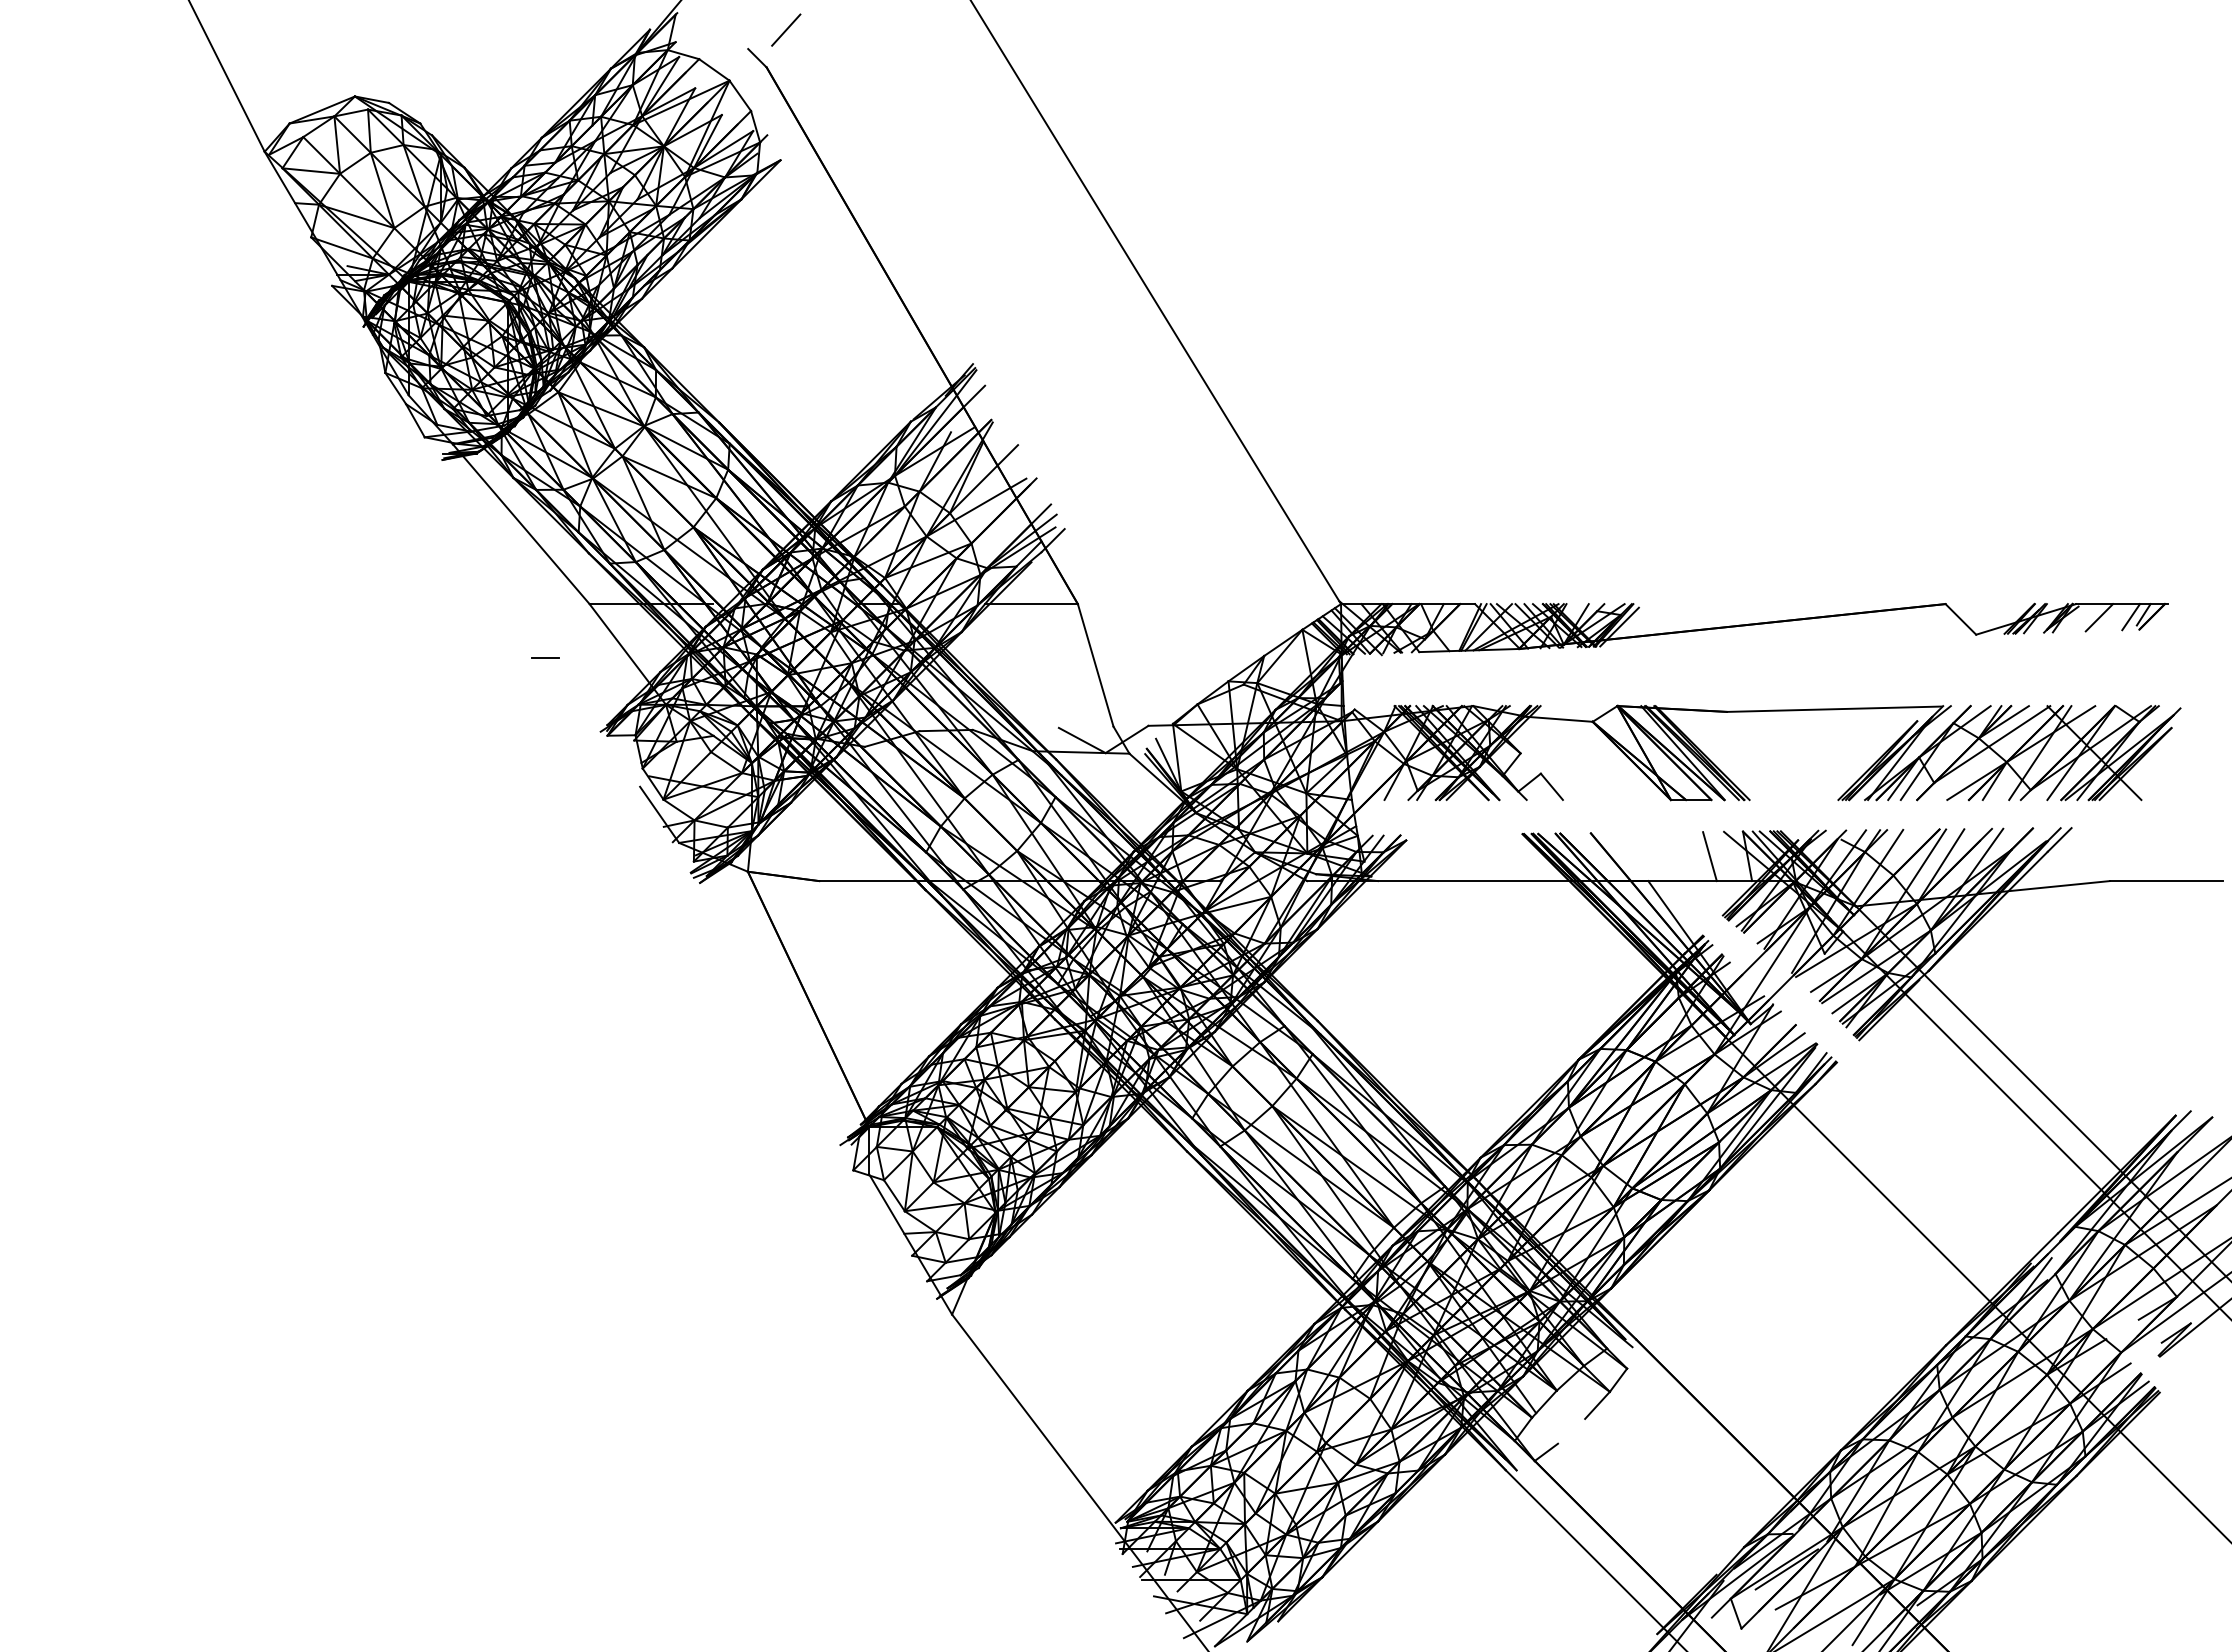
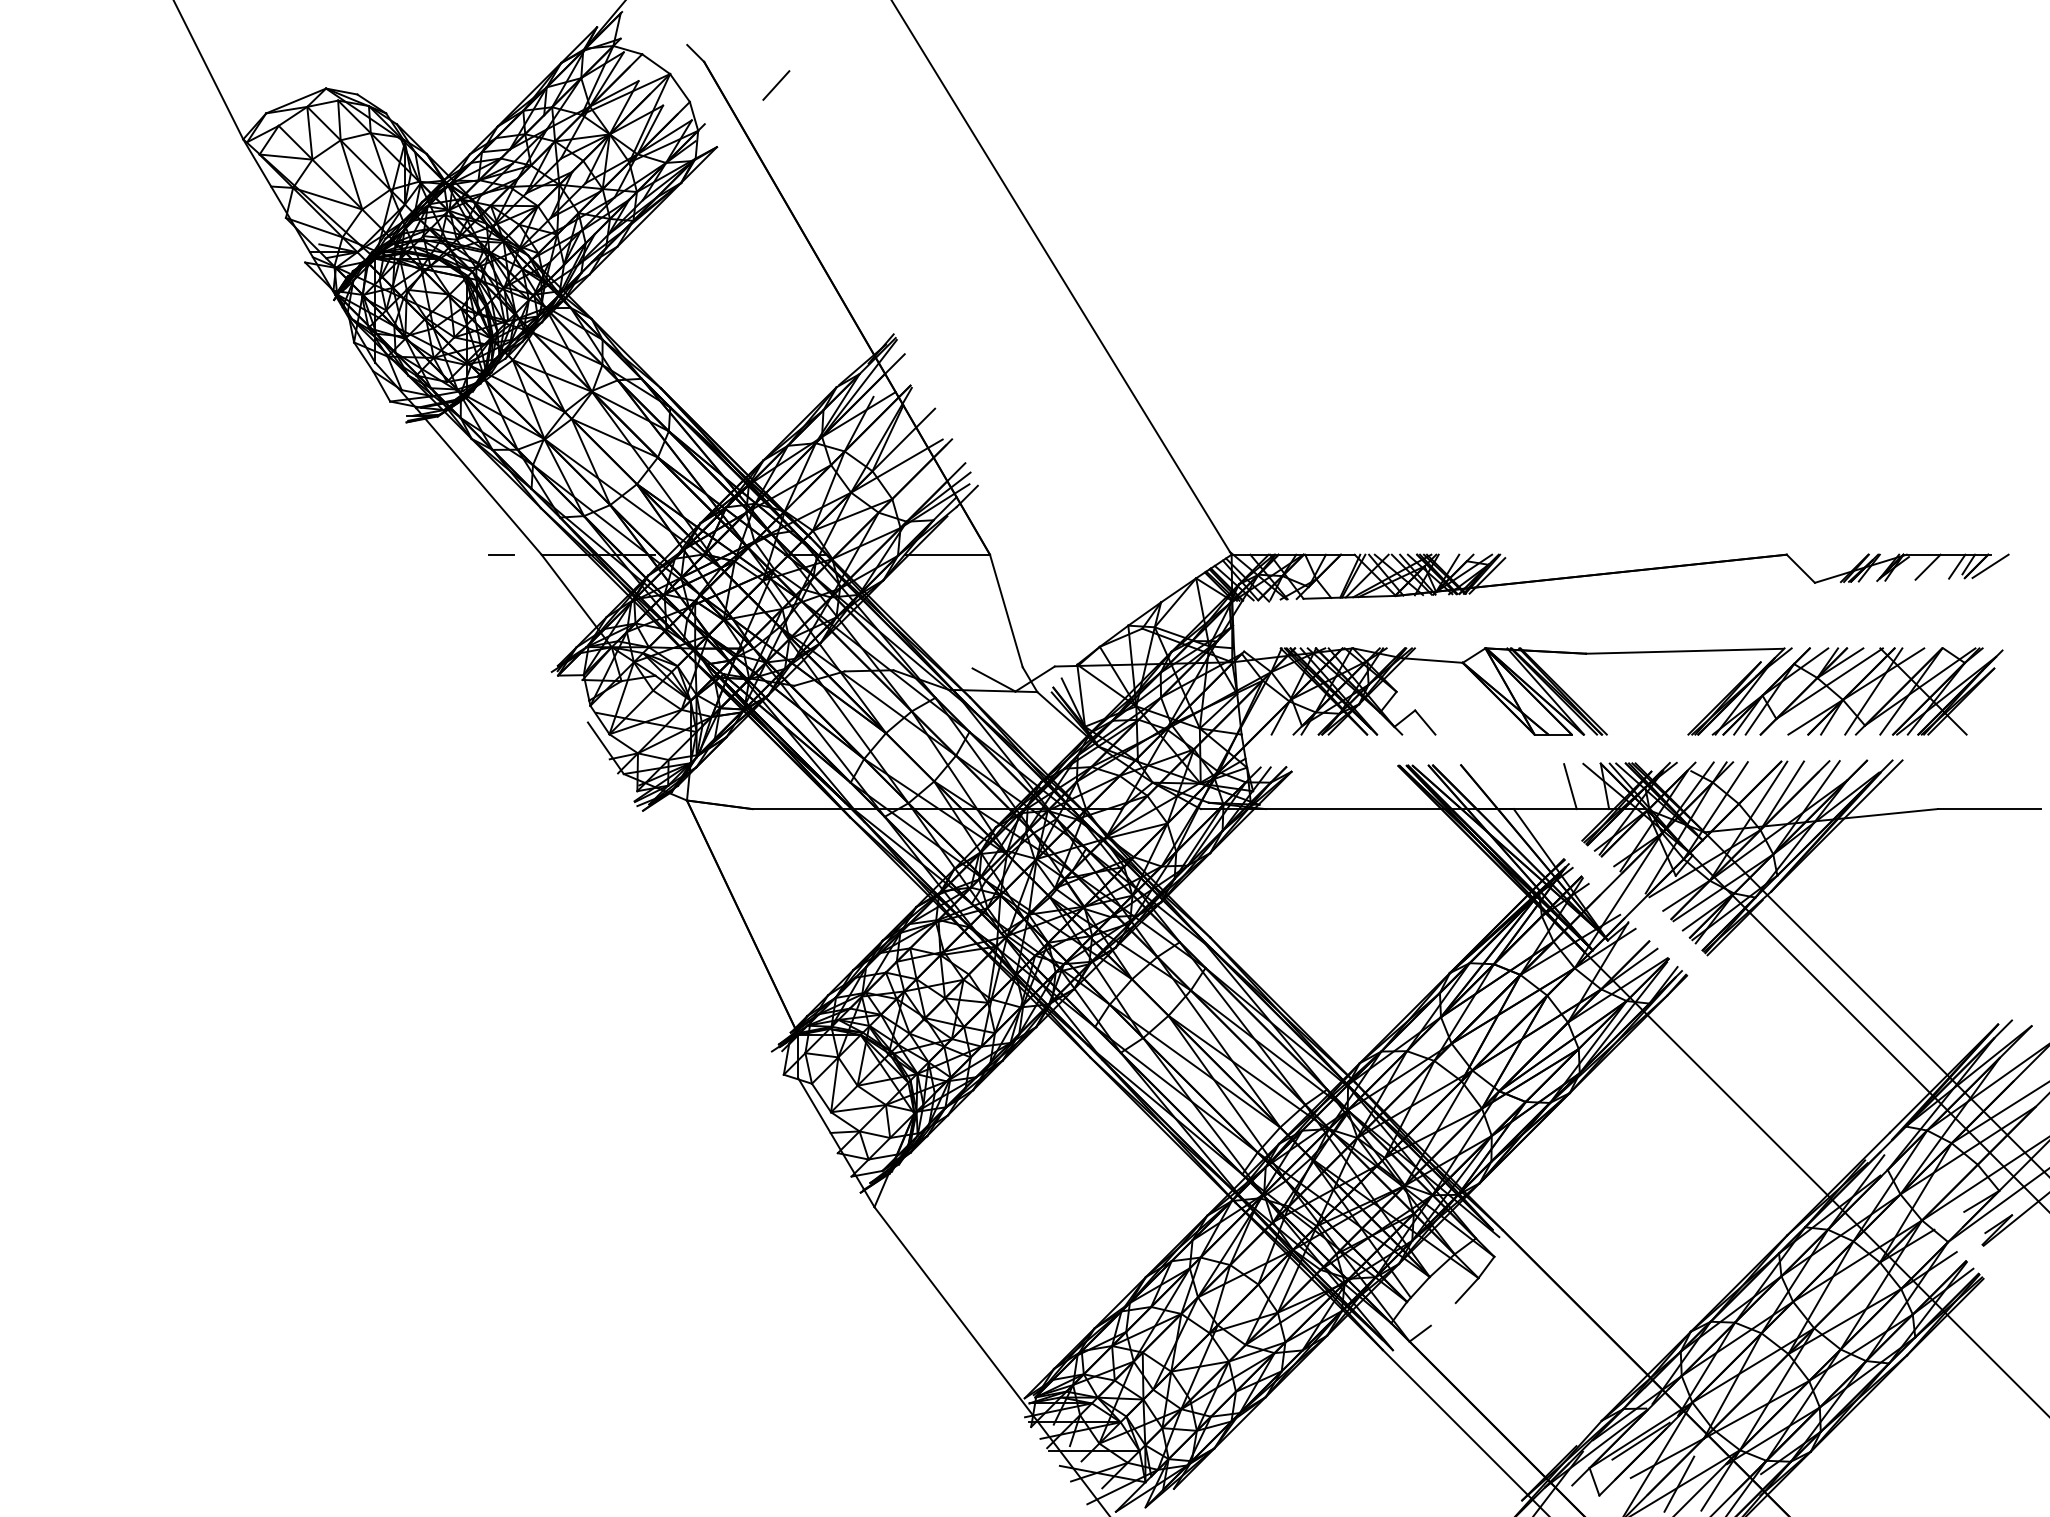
line: (786, 29) -> (776, 84), moved
line: (2167, 616) -> (1990, 566), added
line: (545, 657) -> (501, 554), moved
line: (1828, 1616) -> (1679, 1484), added

